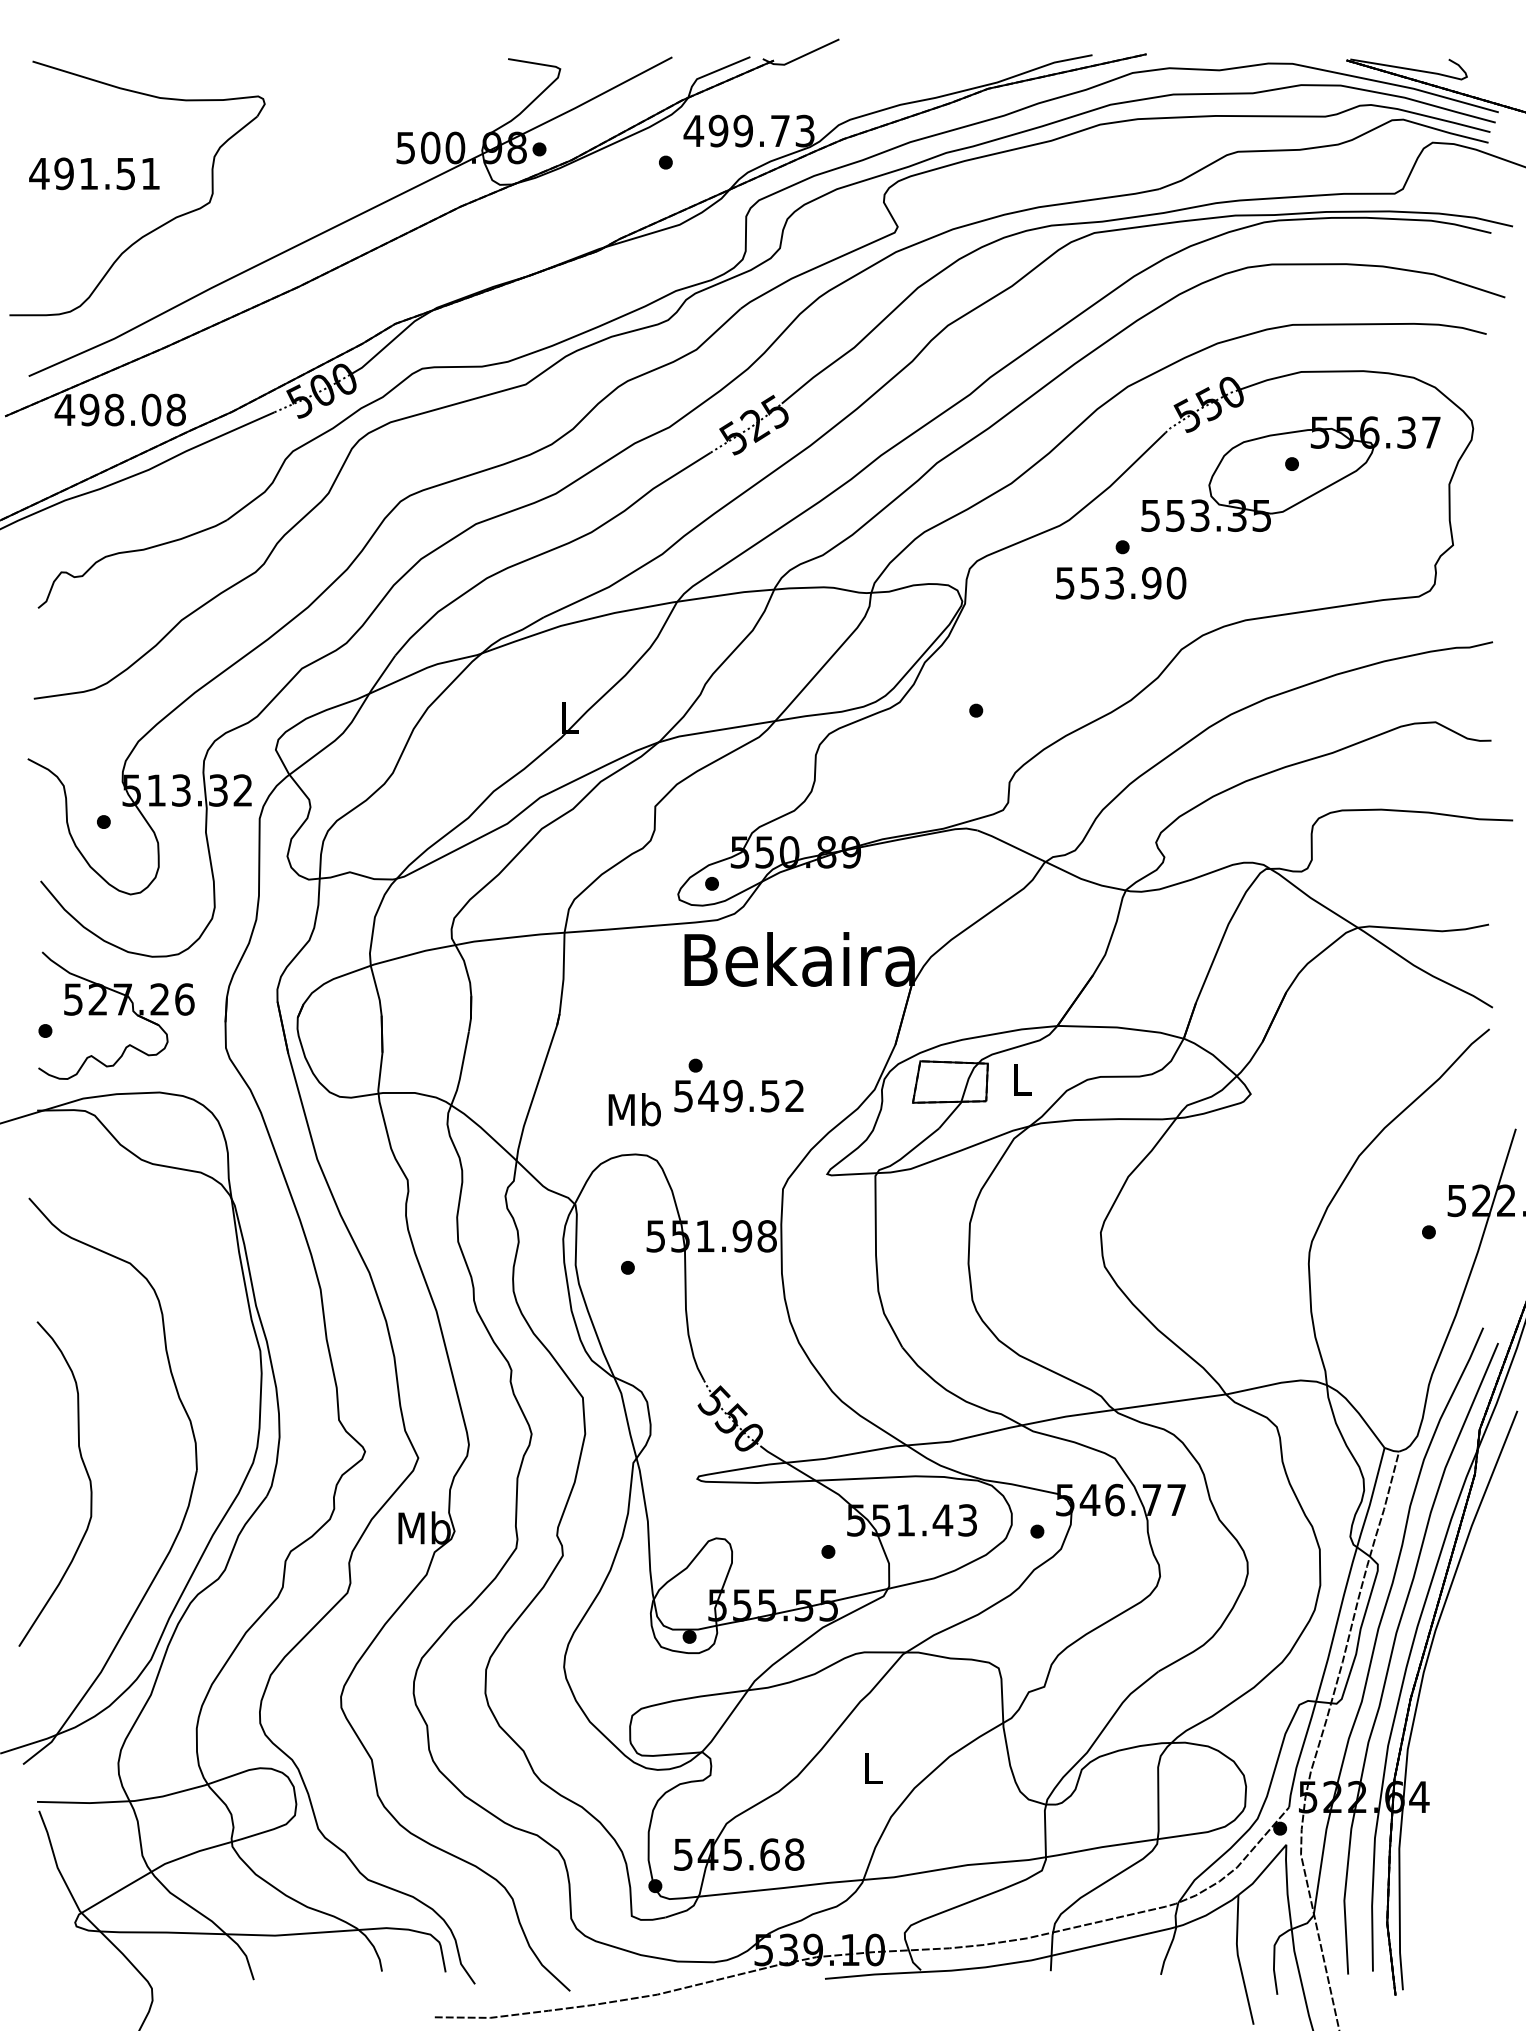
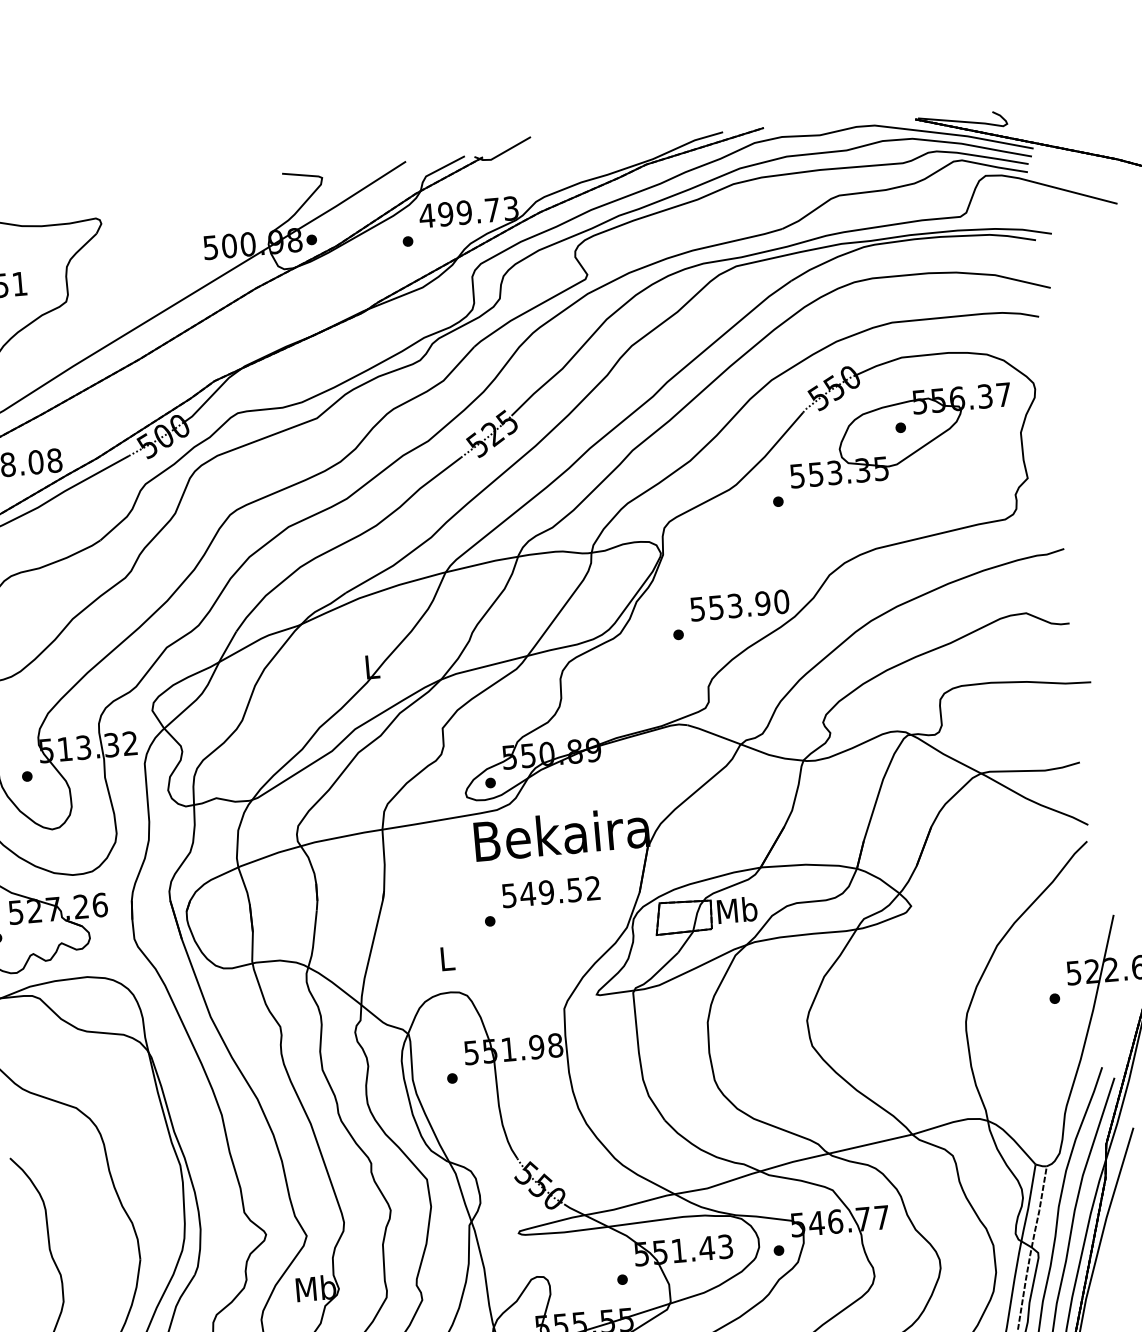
text: (1121, 583) -> (740, 605), moved
text: (1021, 1079) -> (737, 910), L -> Mb
text: (738, 1096) -> (550, 892), moved
text: (634, 1109) -> (446, 958), Mb -> L

